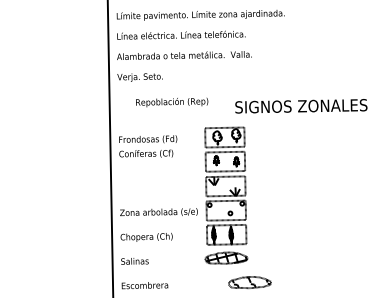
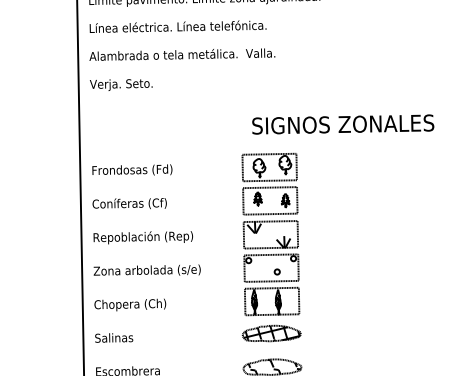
text: (172, 102) -> (143, 237), moved
text: (146, 153) -> (130, 203), moved
part: (226, 195) -> (271, 247), moved

